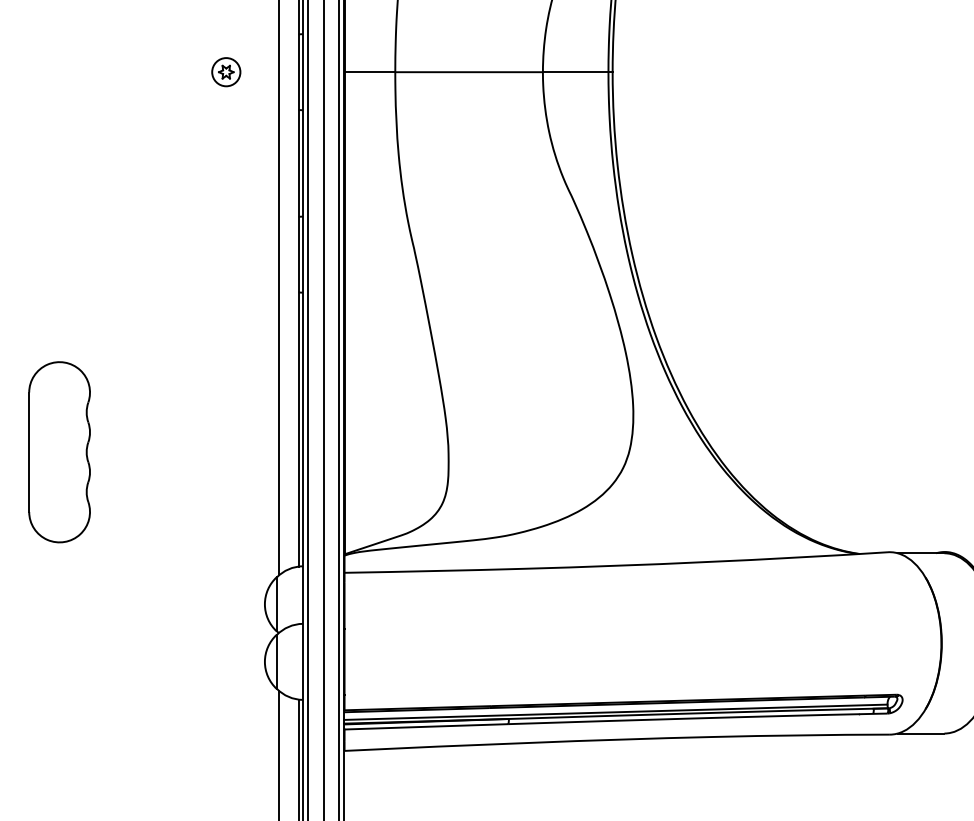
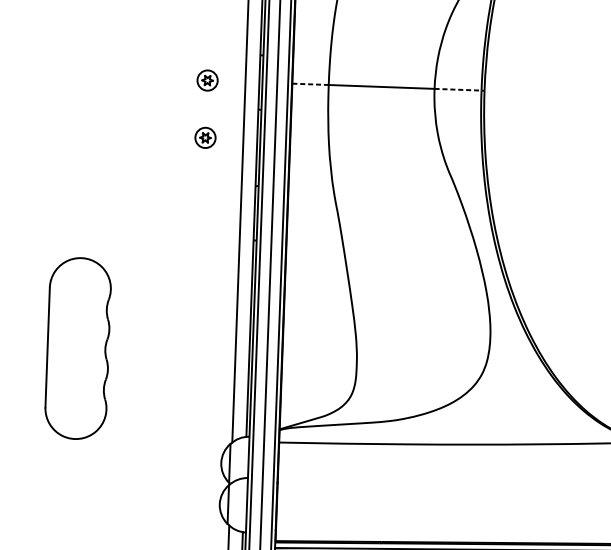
line: (370, 72) -> (310, 84), solid -> dashed
line: (577, 72) -> (459, 90), solid -> dashed
part: (226, 152) -> (205, 138), added
part: (59, 452) -> (78, 348), size x1.4

